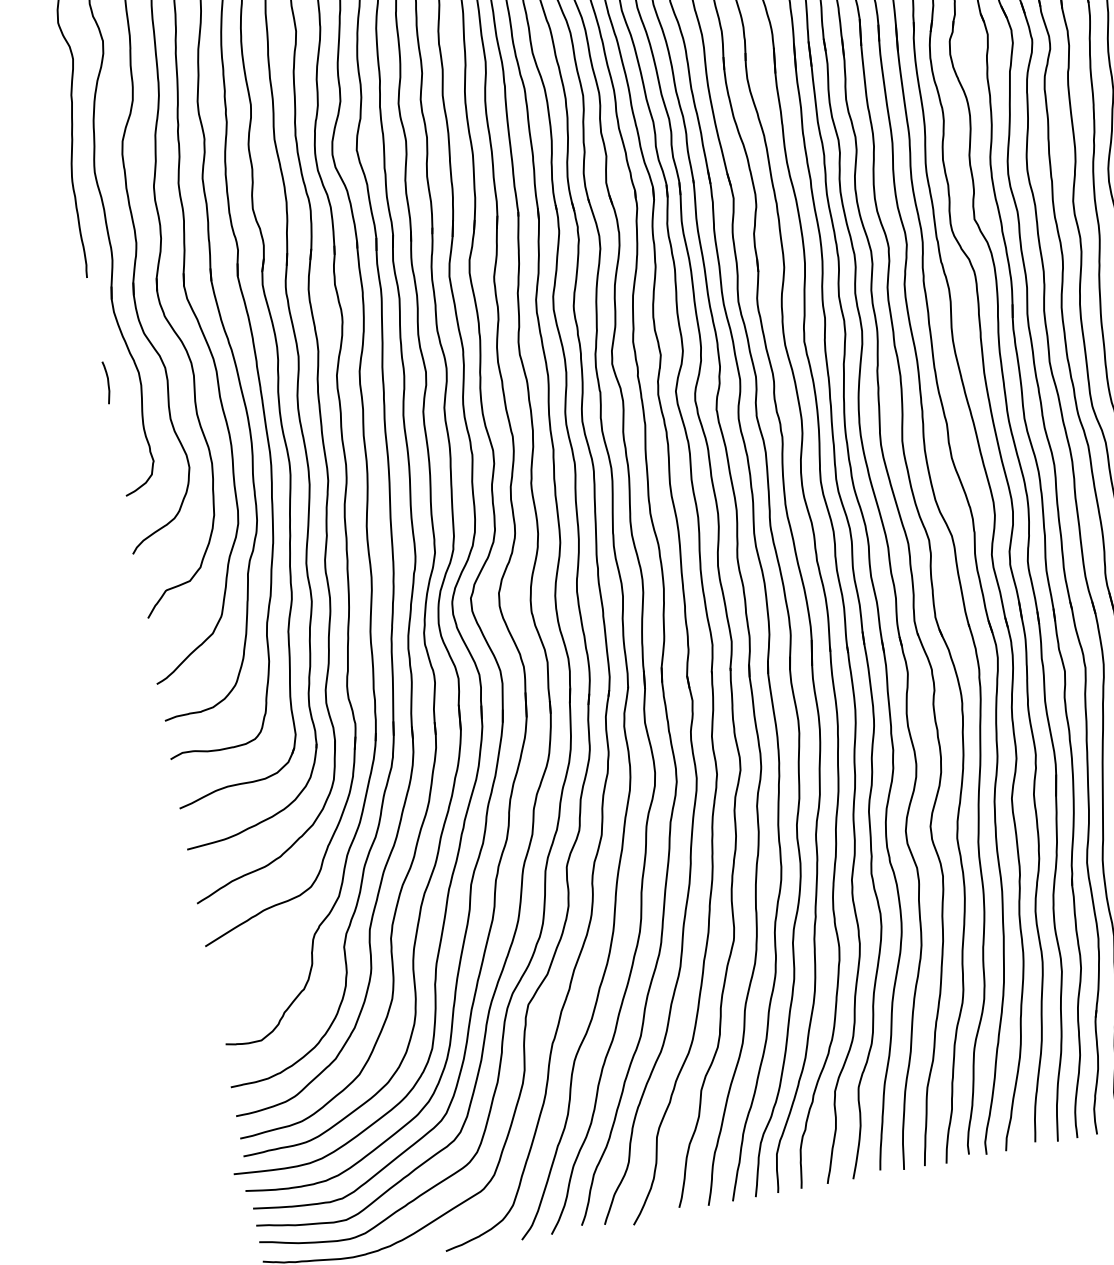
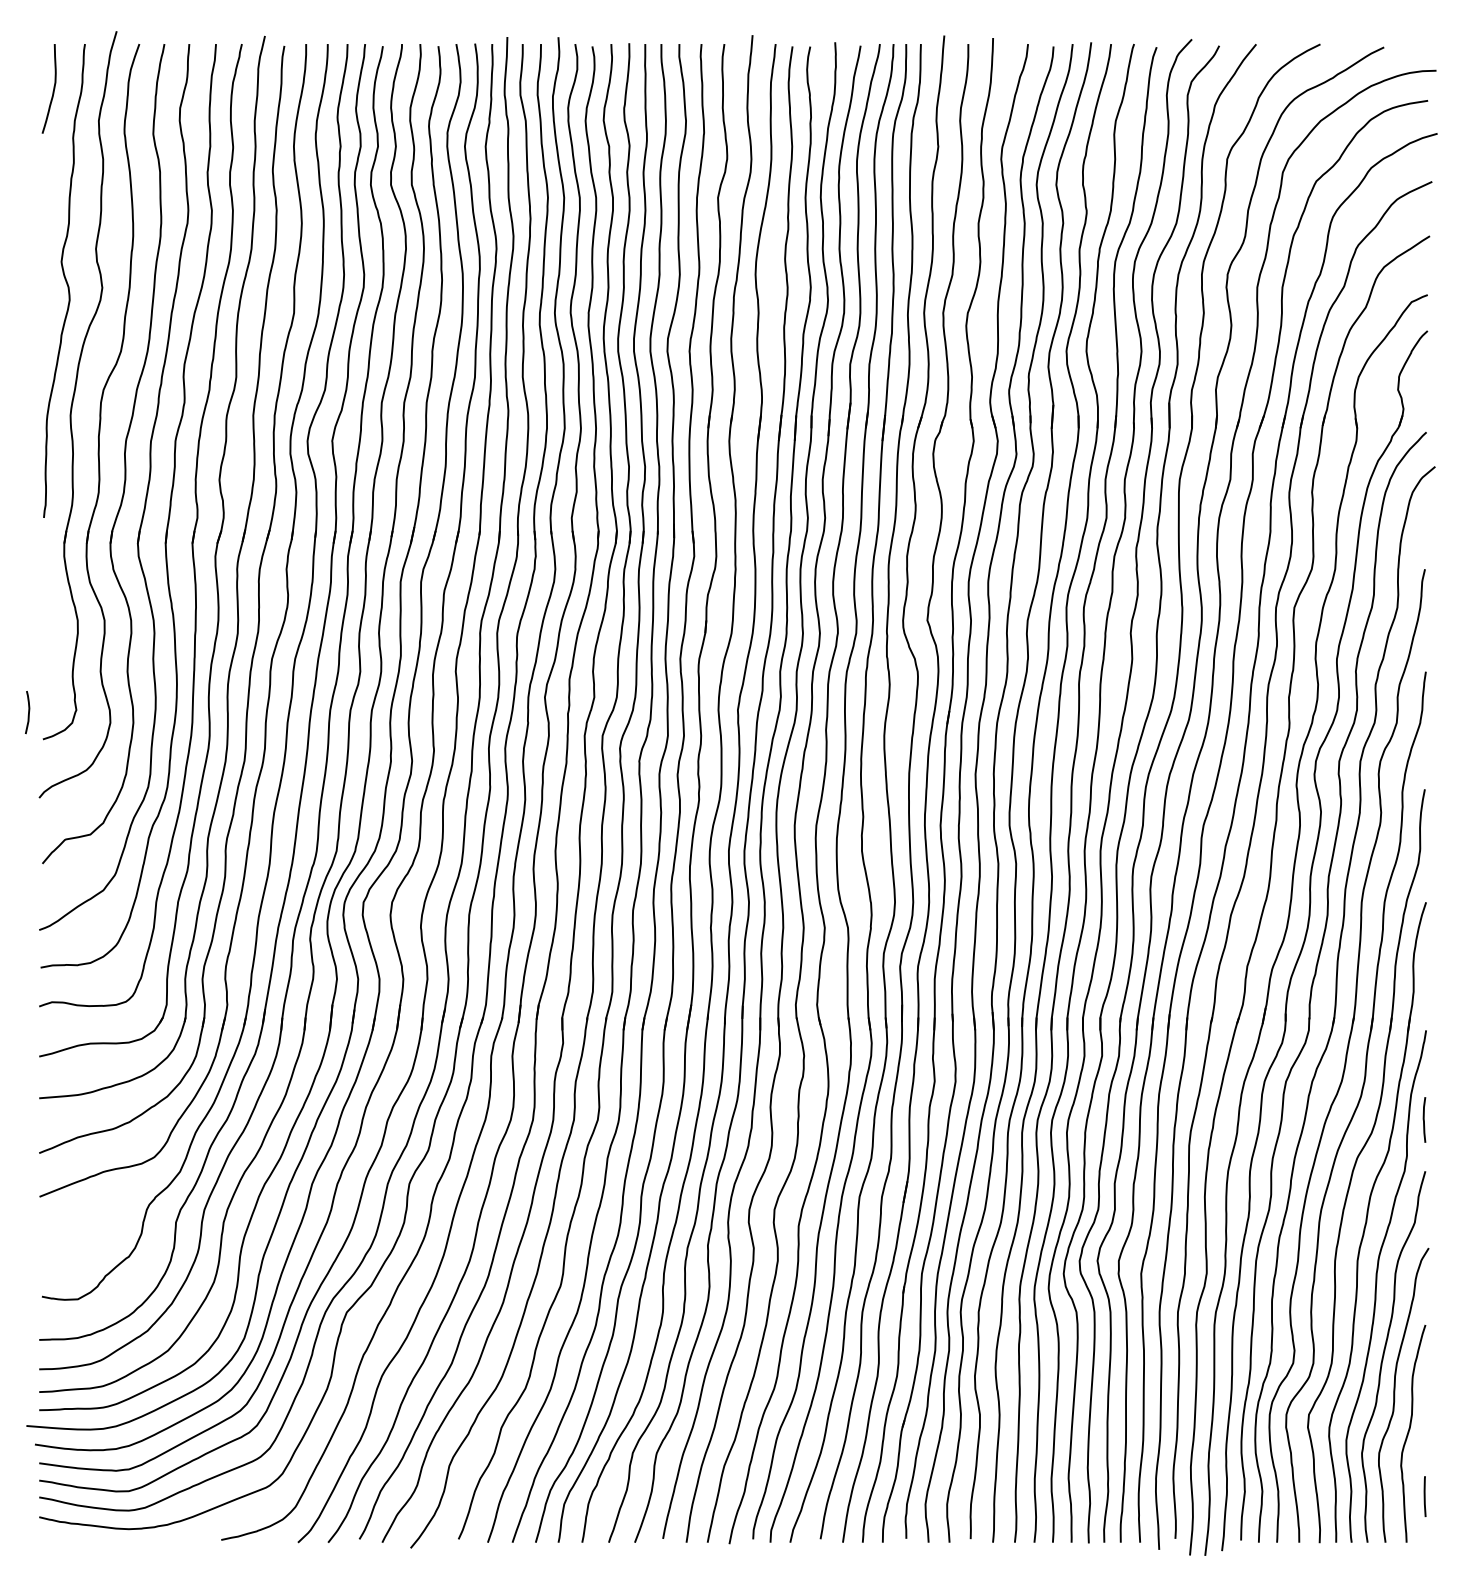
curve: (107, 382) -> (28, 712), moved

